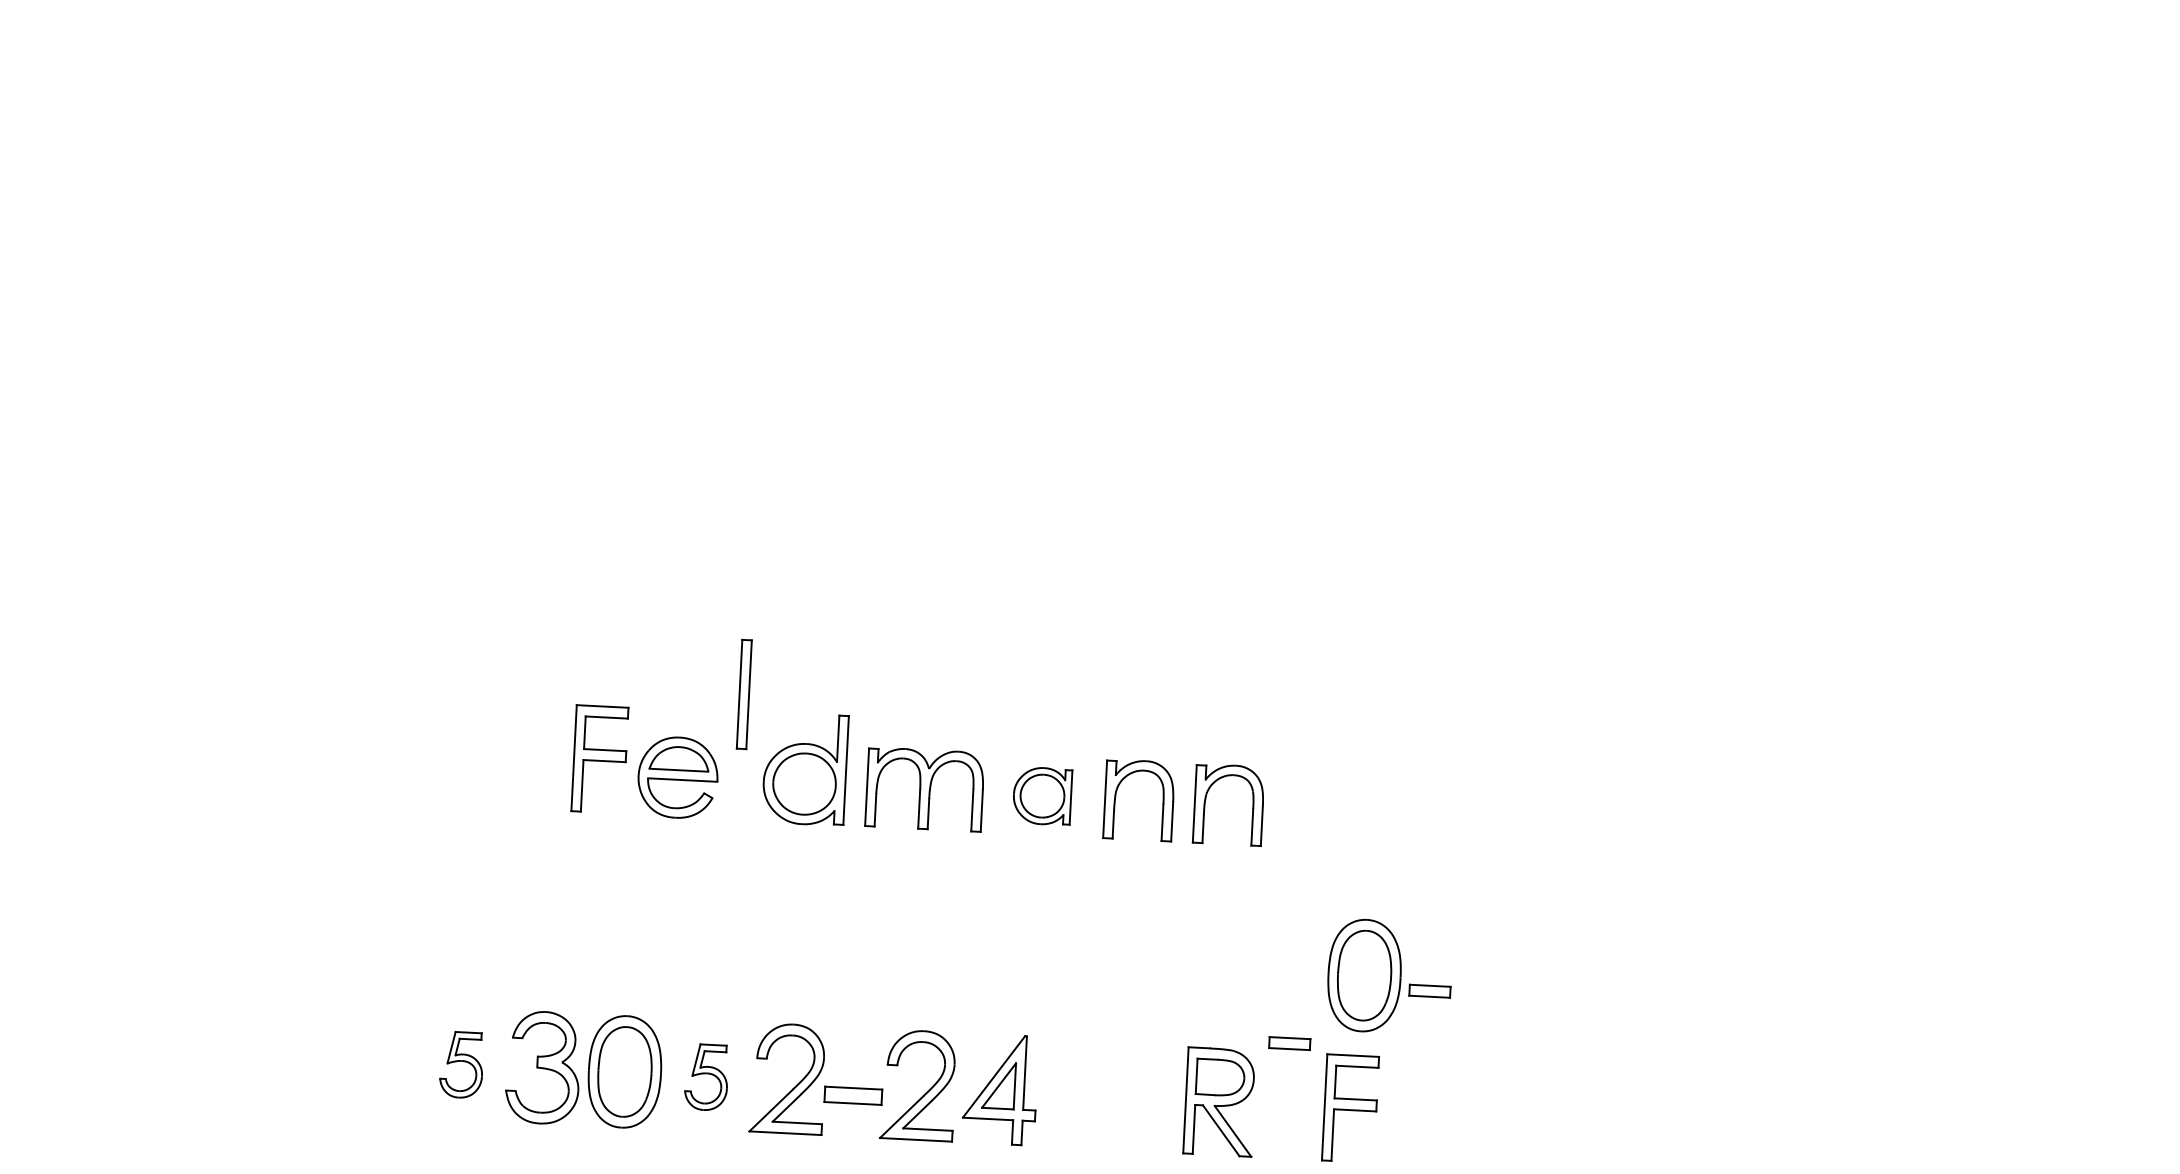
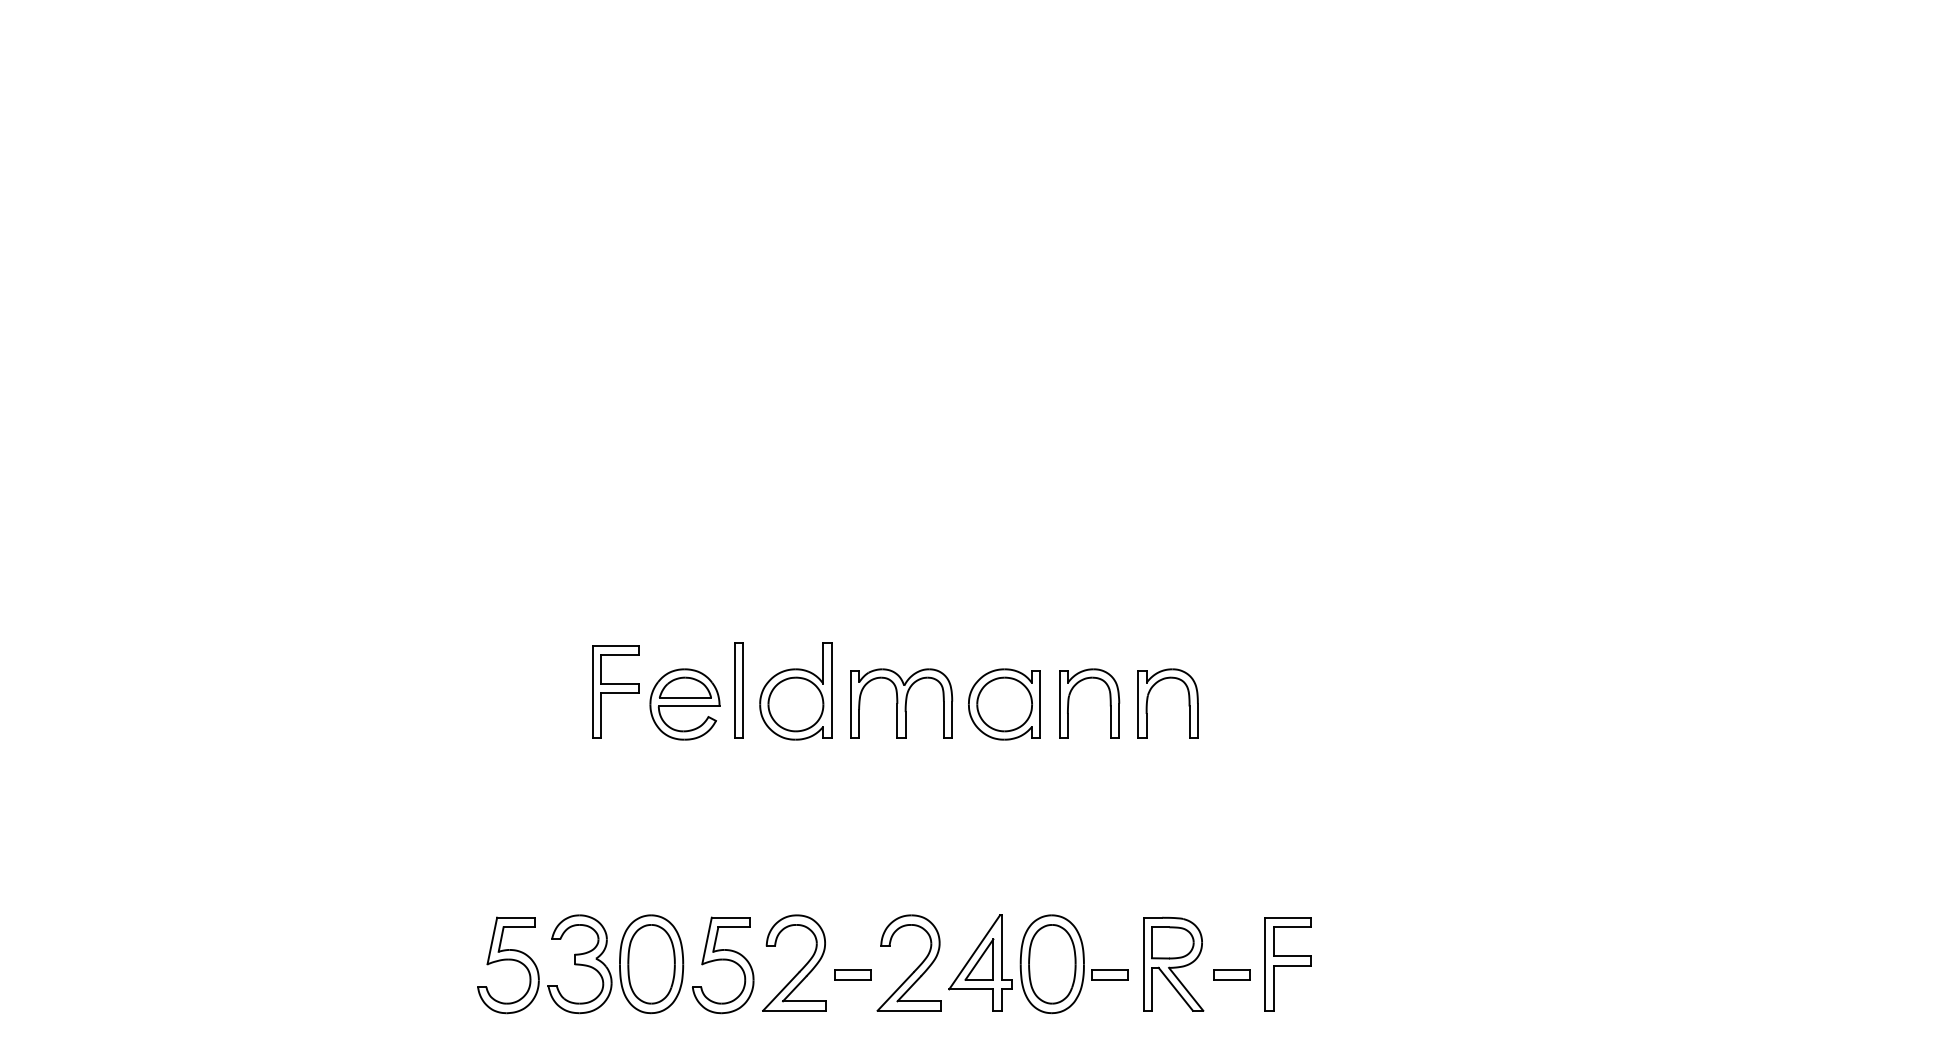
part: (743, 694) -> (738, 690), moved
part: (1042, 796) -> (1004, 704), size x1.43
part: (1388, 977) -> (1073, 964), moved
part: (1289, 1042) -> (1231, 974), moved
part: (461, 1065) -> (508, 965), size x1.67
part: (706, 1077) -> (723, 965), size x1.67
part: (853, 1095) -> (852, 974), size x0.71

